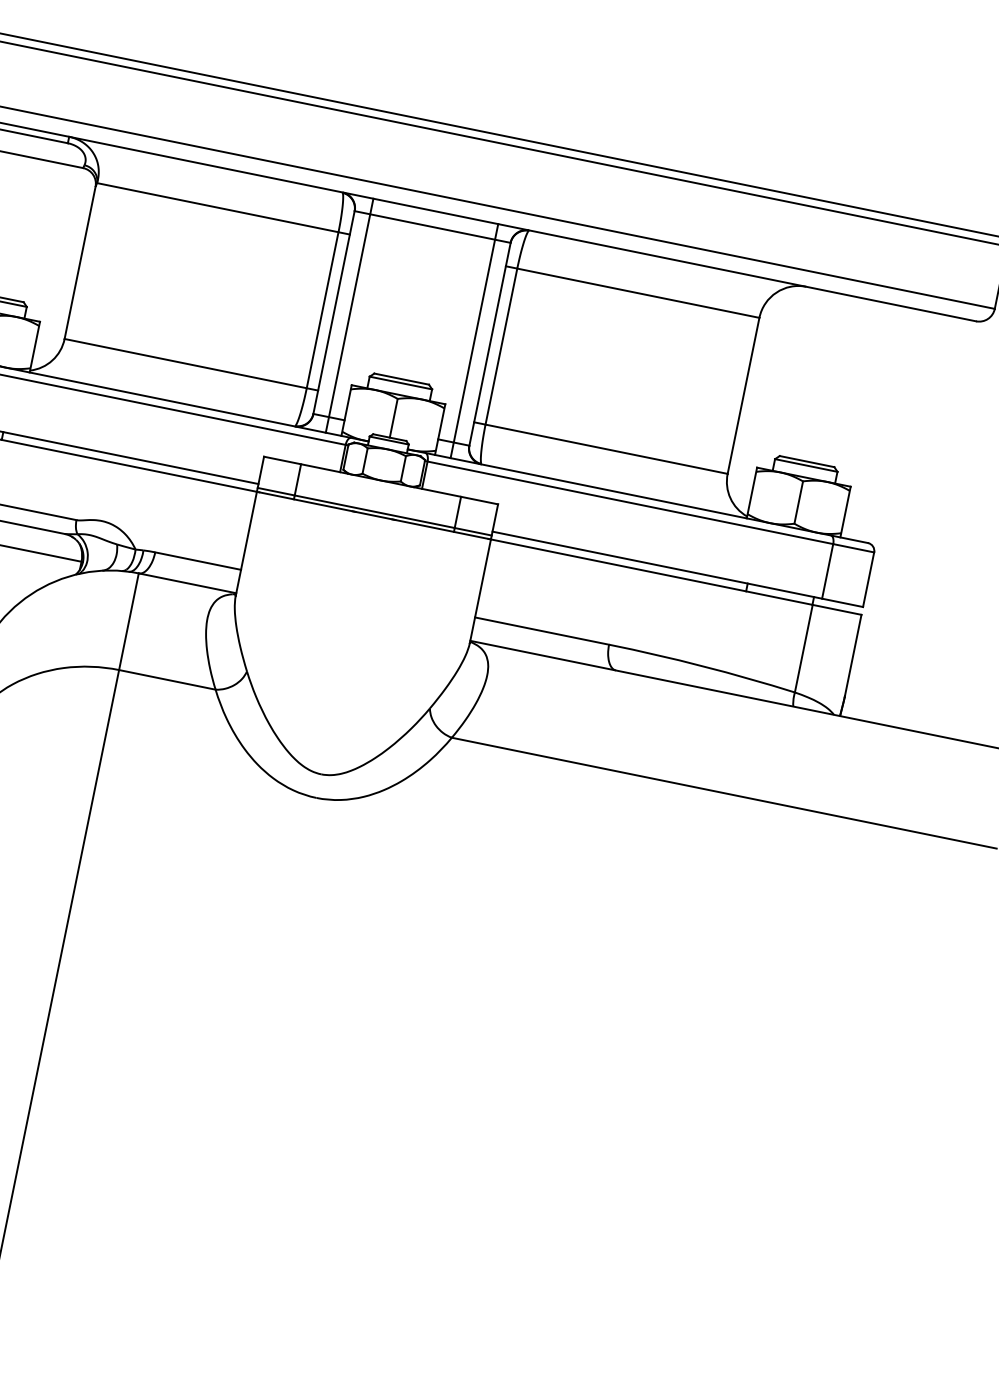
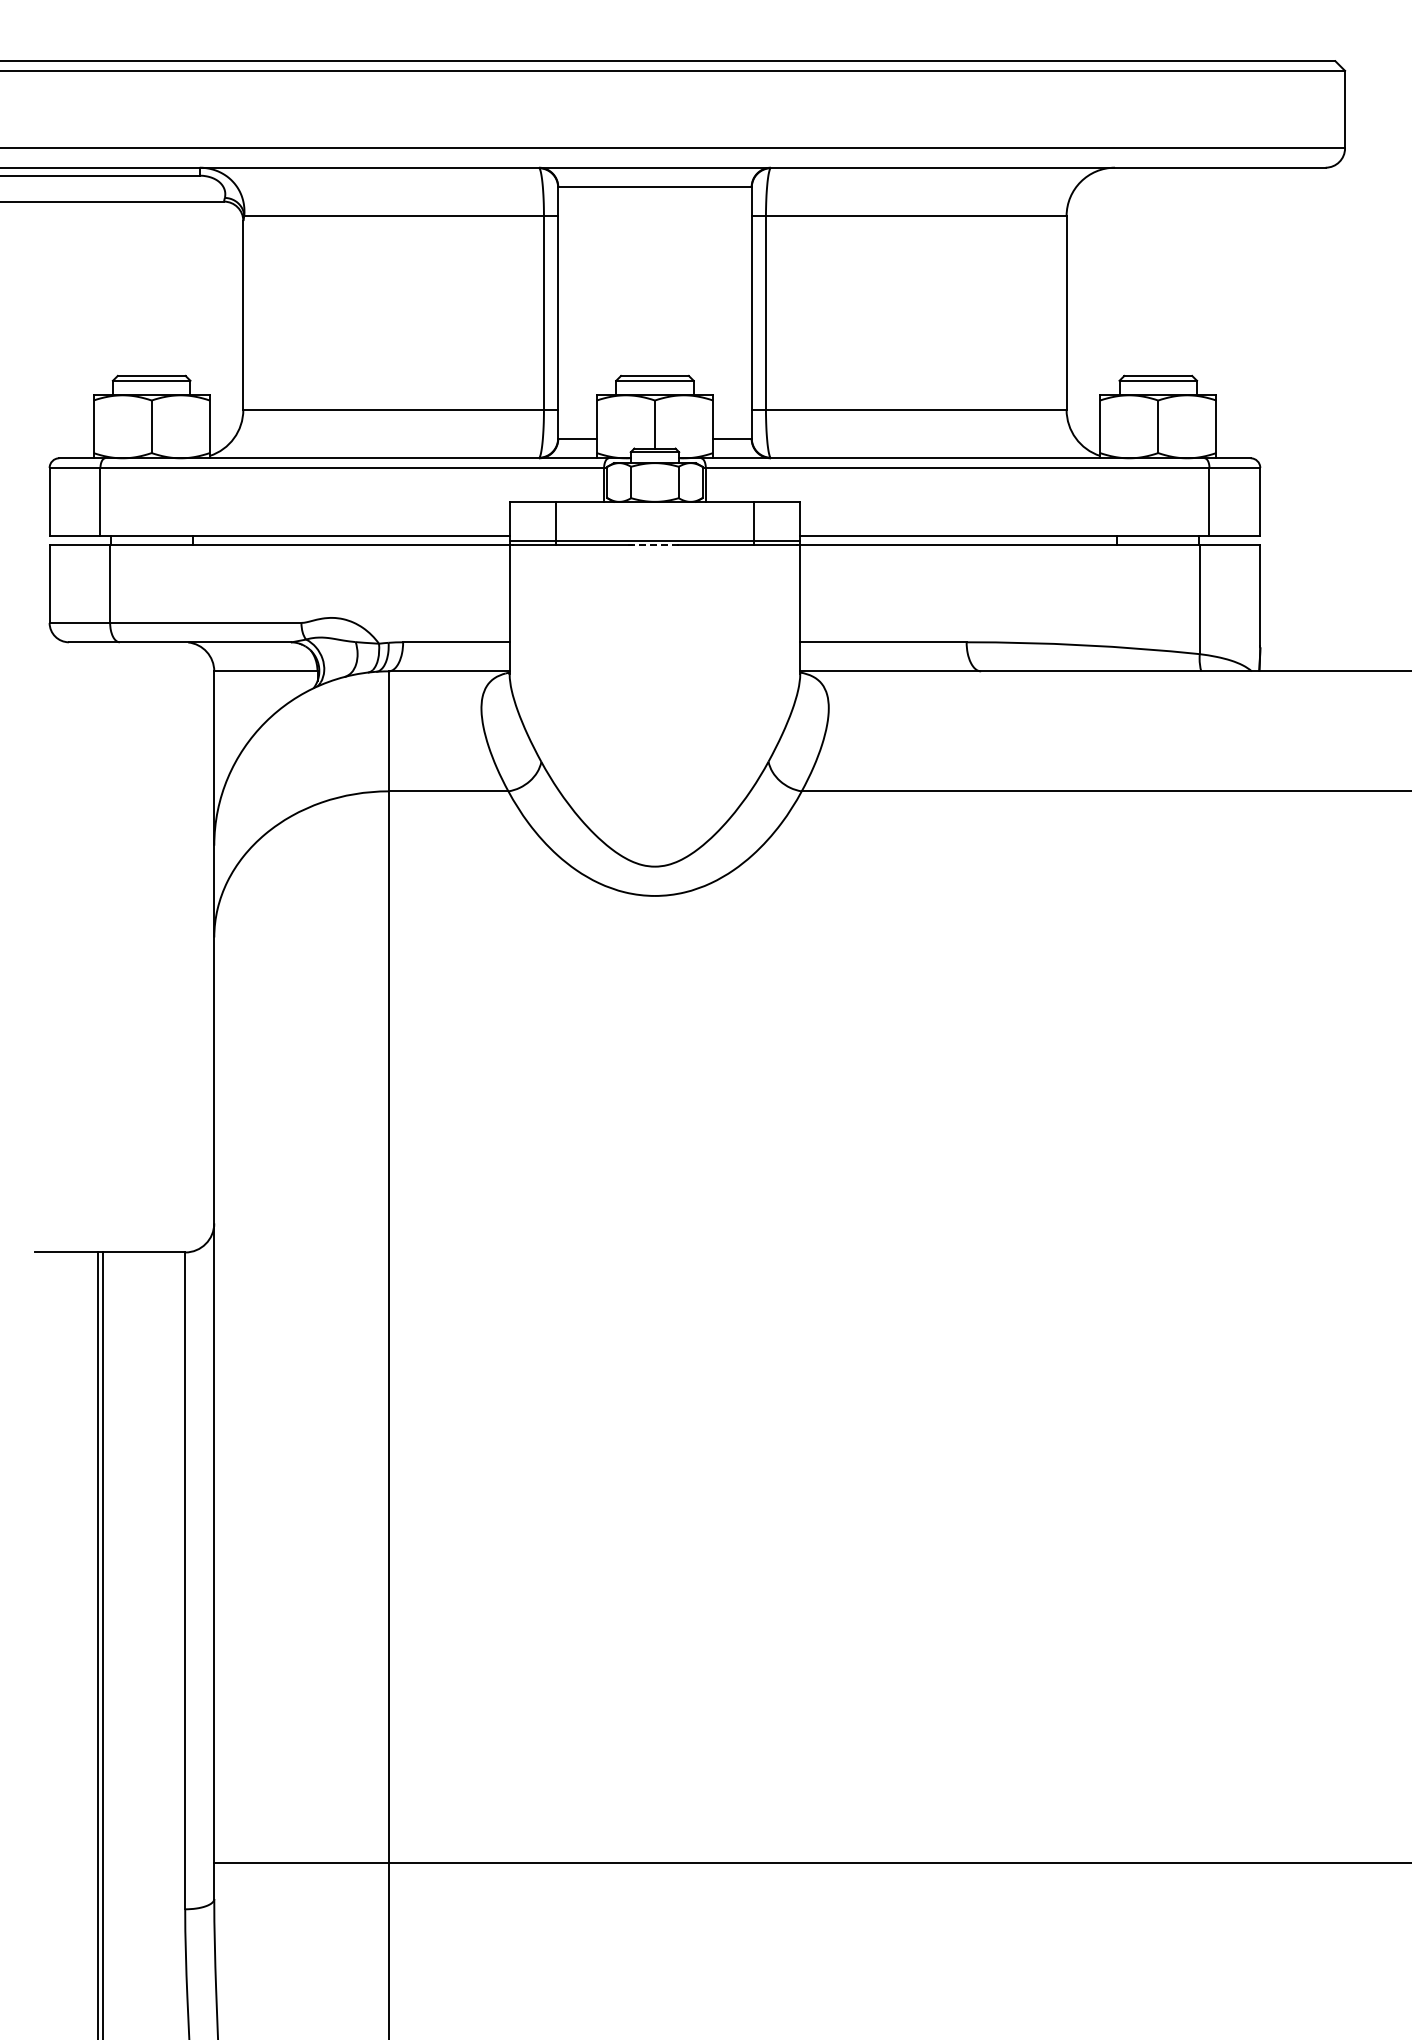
line: (349, 315) -> (577, 312), removed
line: (474, 340) -> (732, 312), removed
line: (373, 515) -> (654, 545), solid -> dashed

